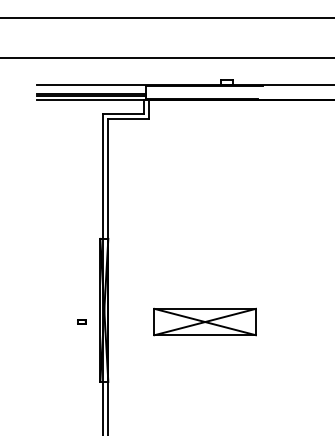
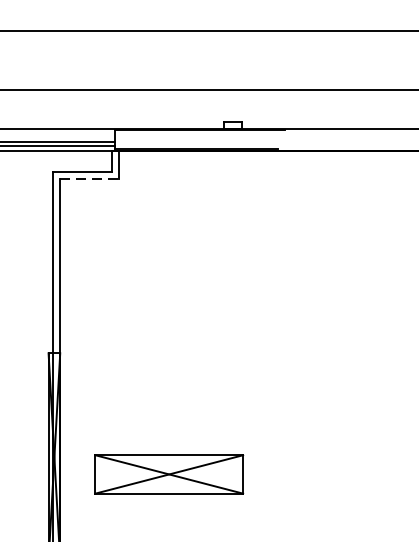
line: (129, 119) -> (91, 179), solid -> dashed
part: (81, 321) -> (21, 473), removed
part: (204, 321) -> (168, 473), moved

